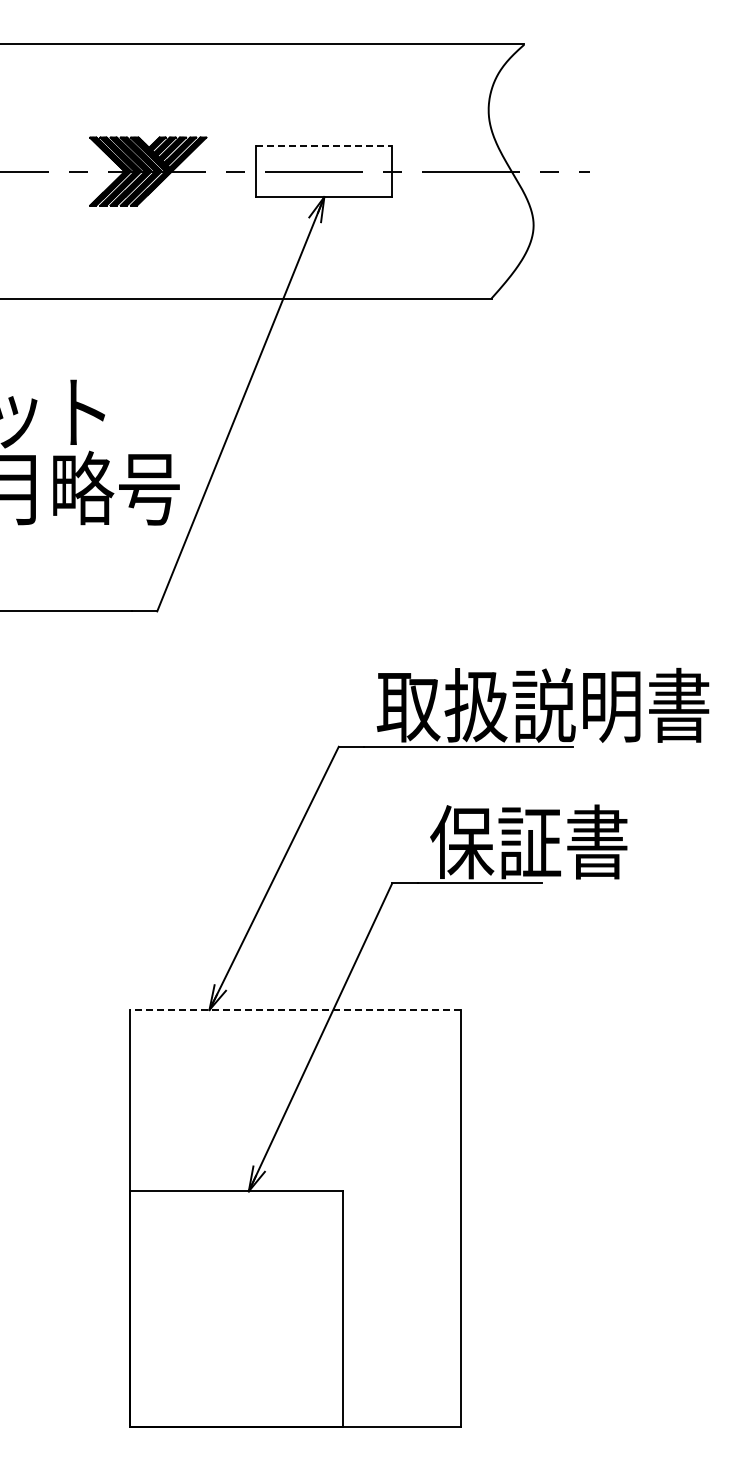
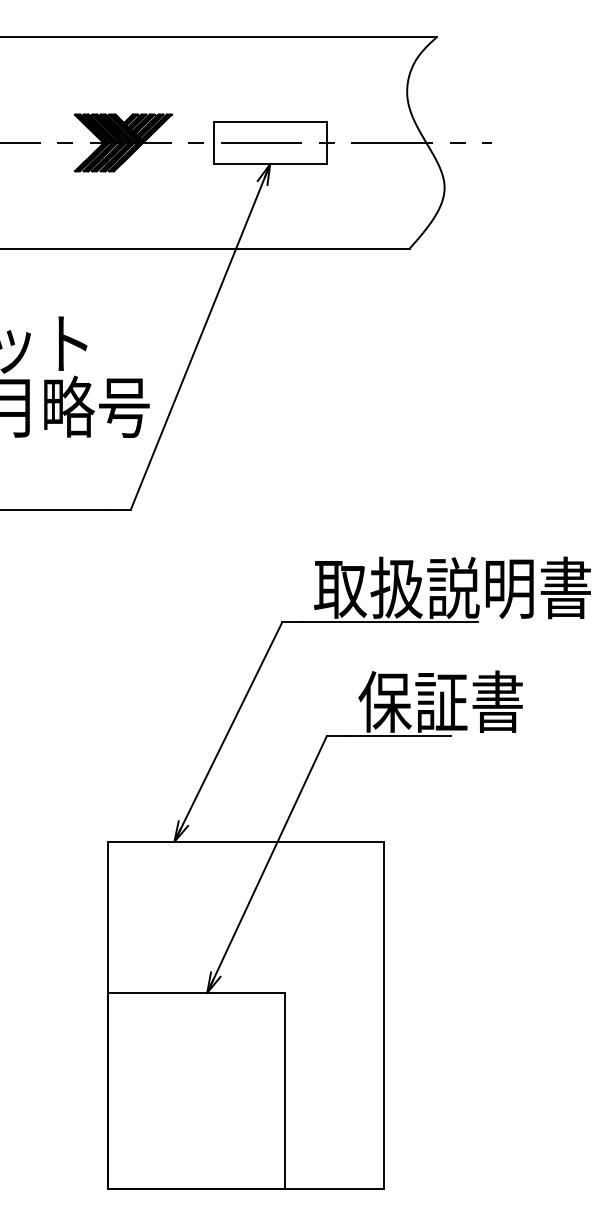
line: (324, 146) -> (270, 122), dashed -> solid
line: (295, 1010) -> (246, 842), dashed -> solid

